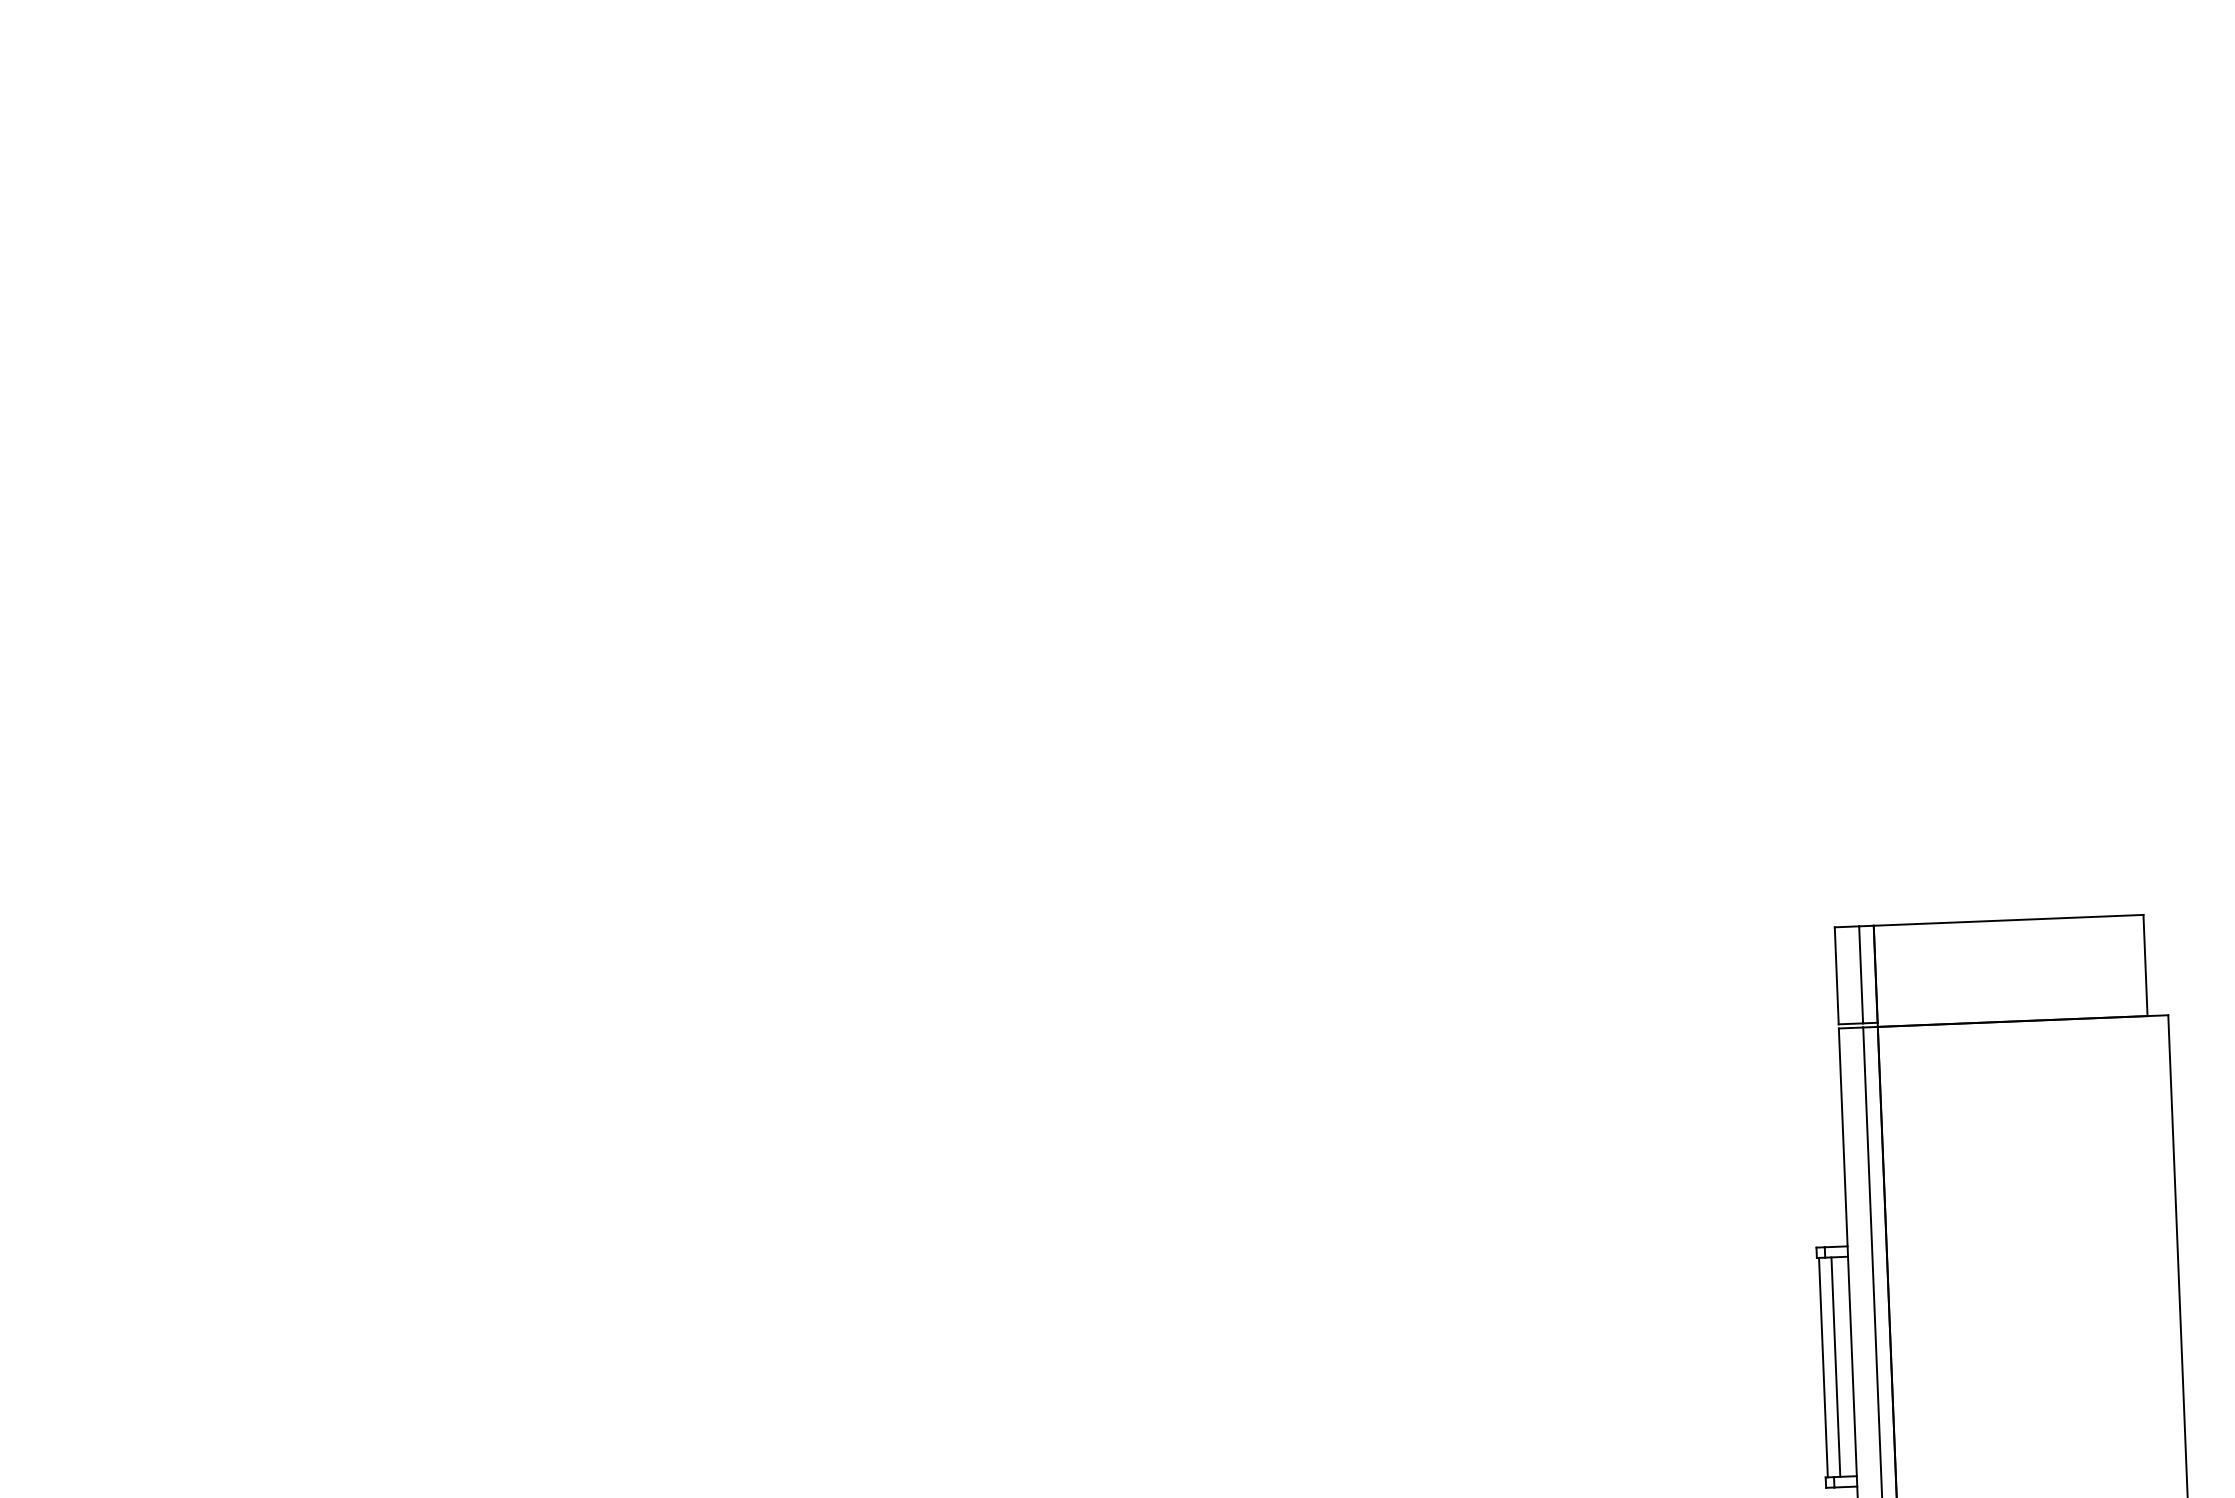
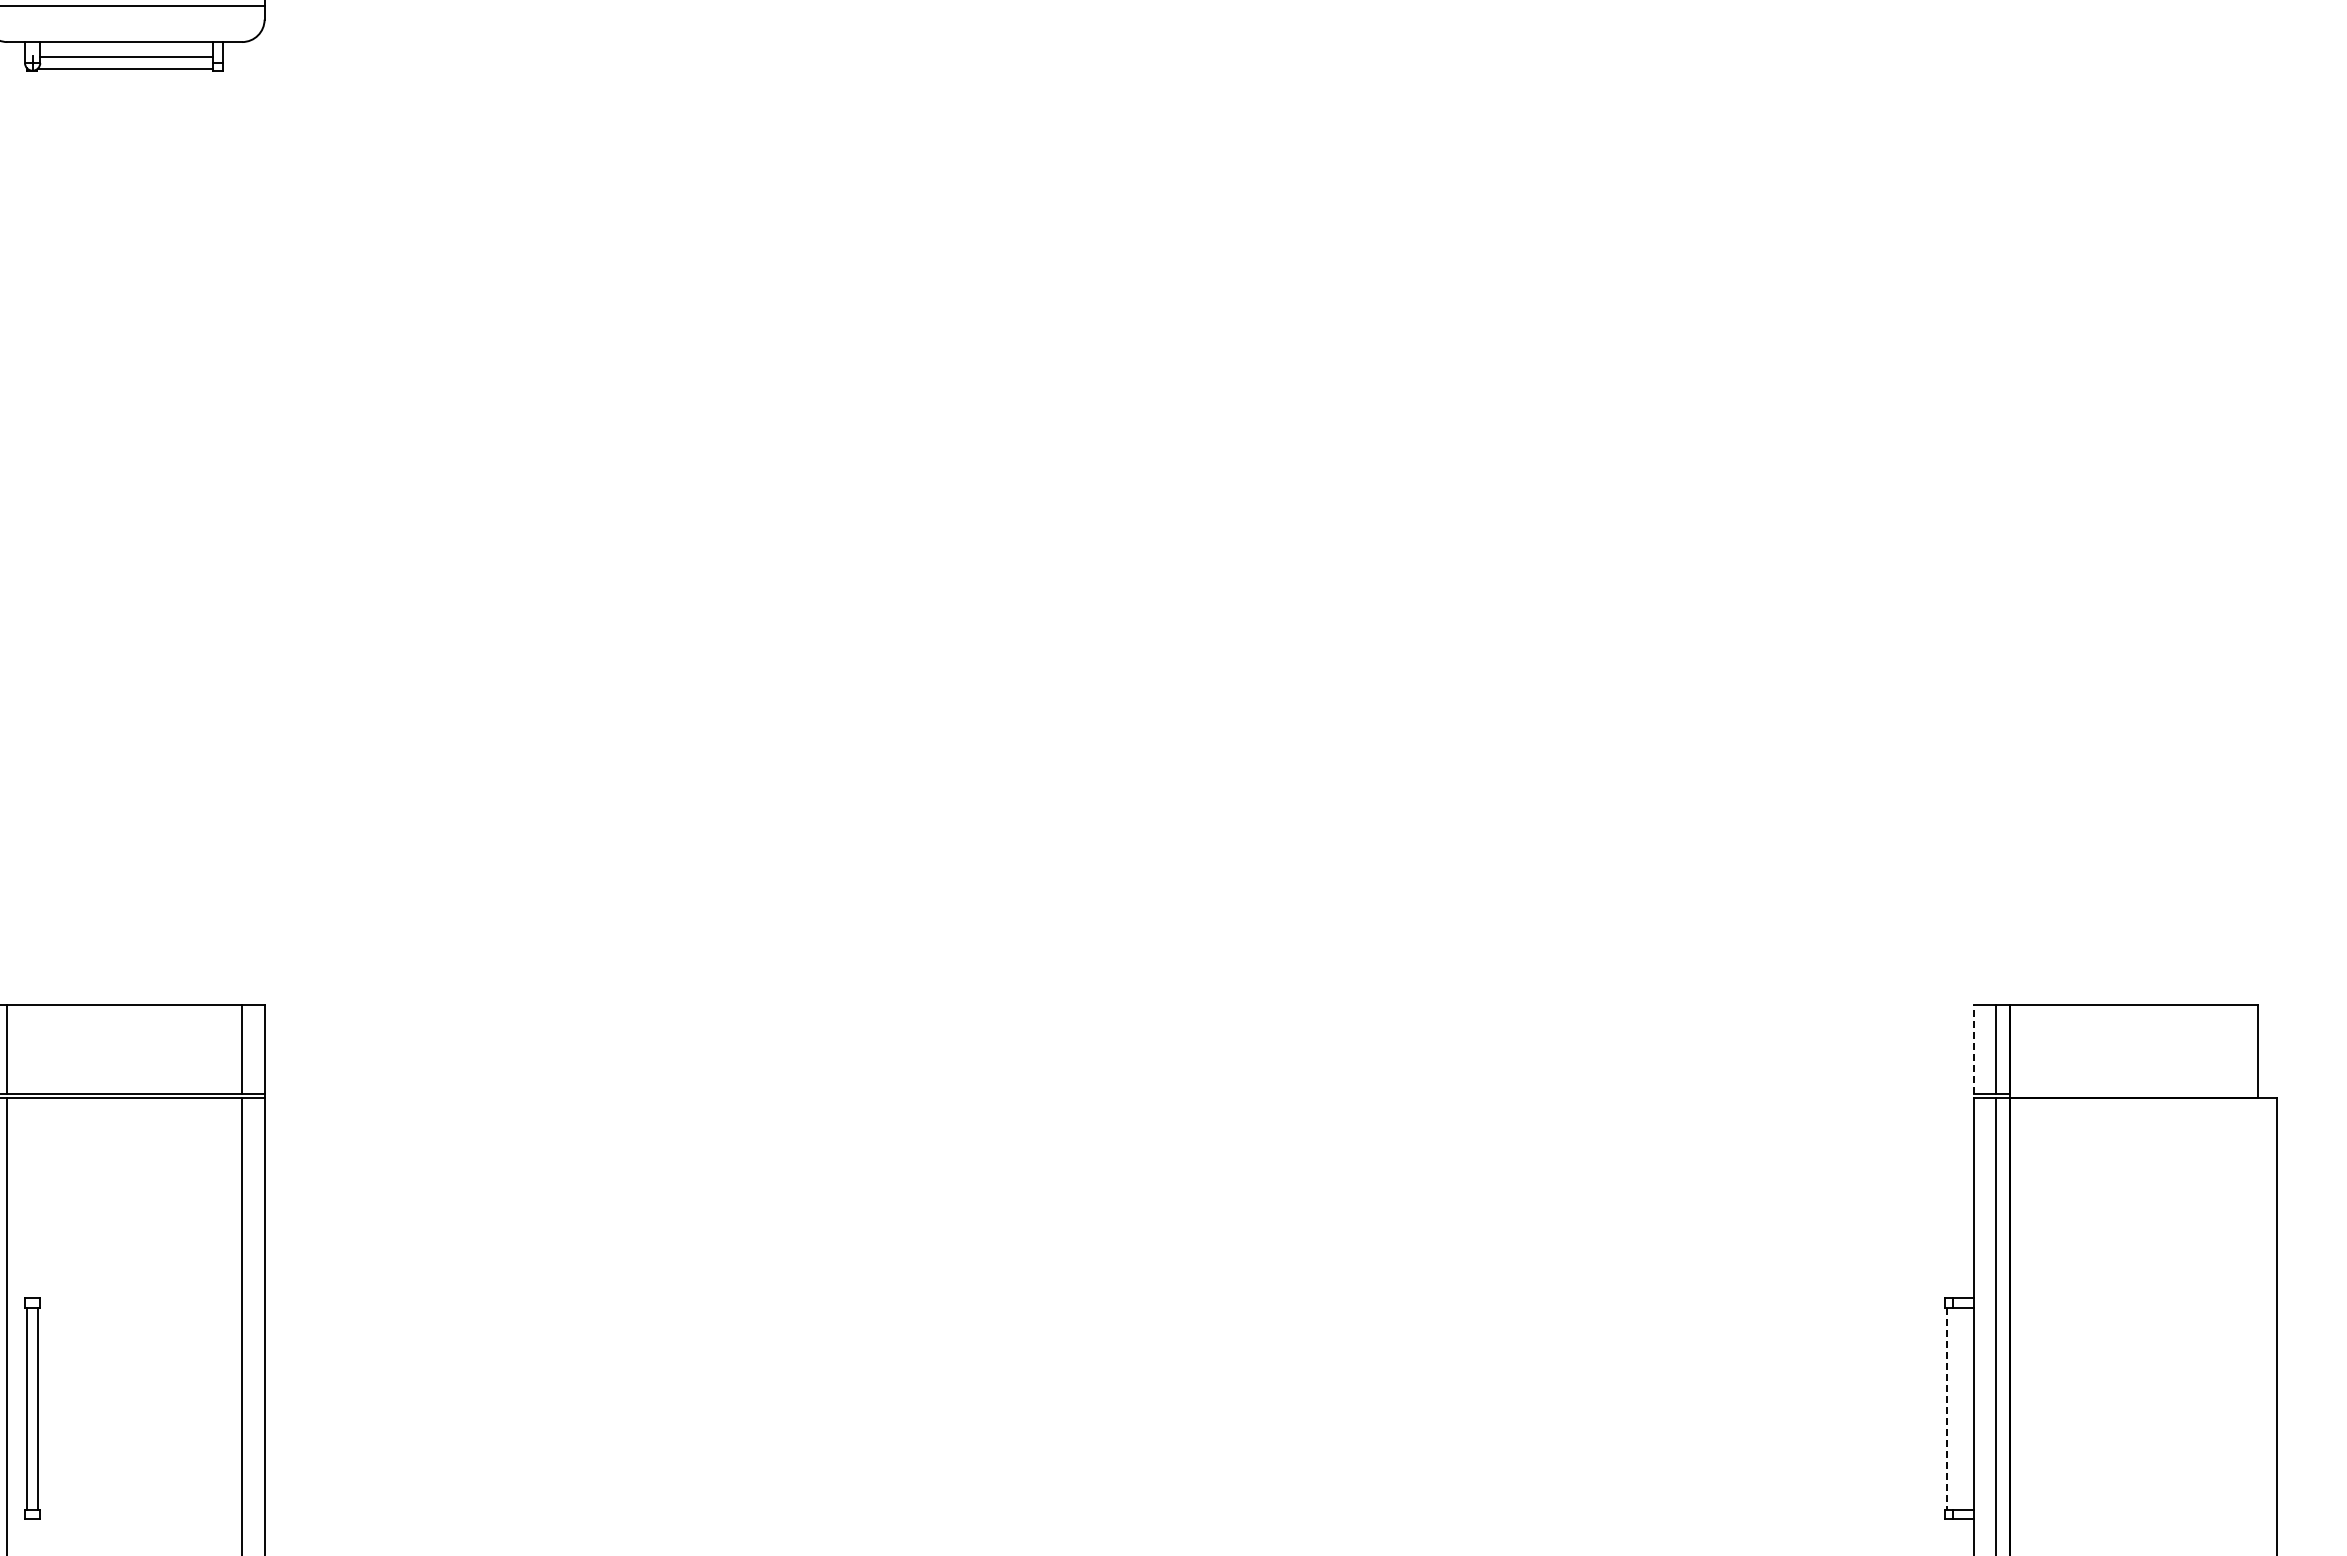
line: (1836, 976) -> (1973, 1049), solid -> dashed
line: (1823, 1367) -> (1947, 1408), solid -> dashed
line: (1835, 1367) -> (1958, 1408), removed

